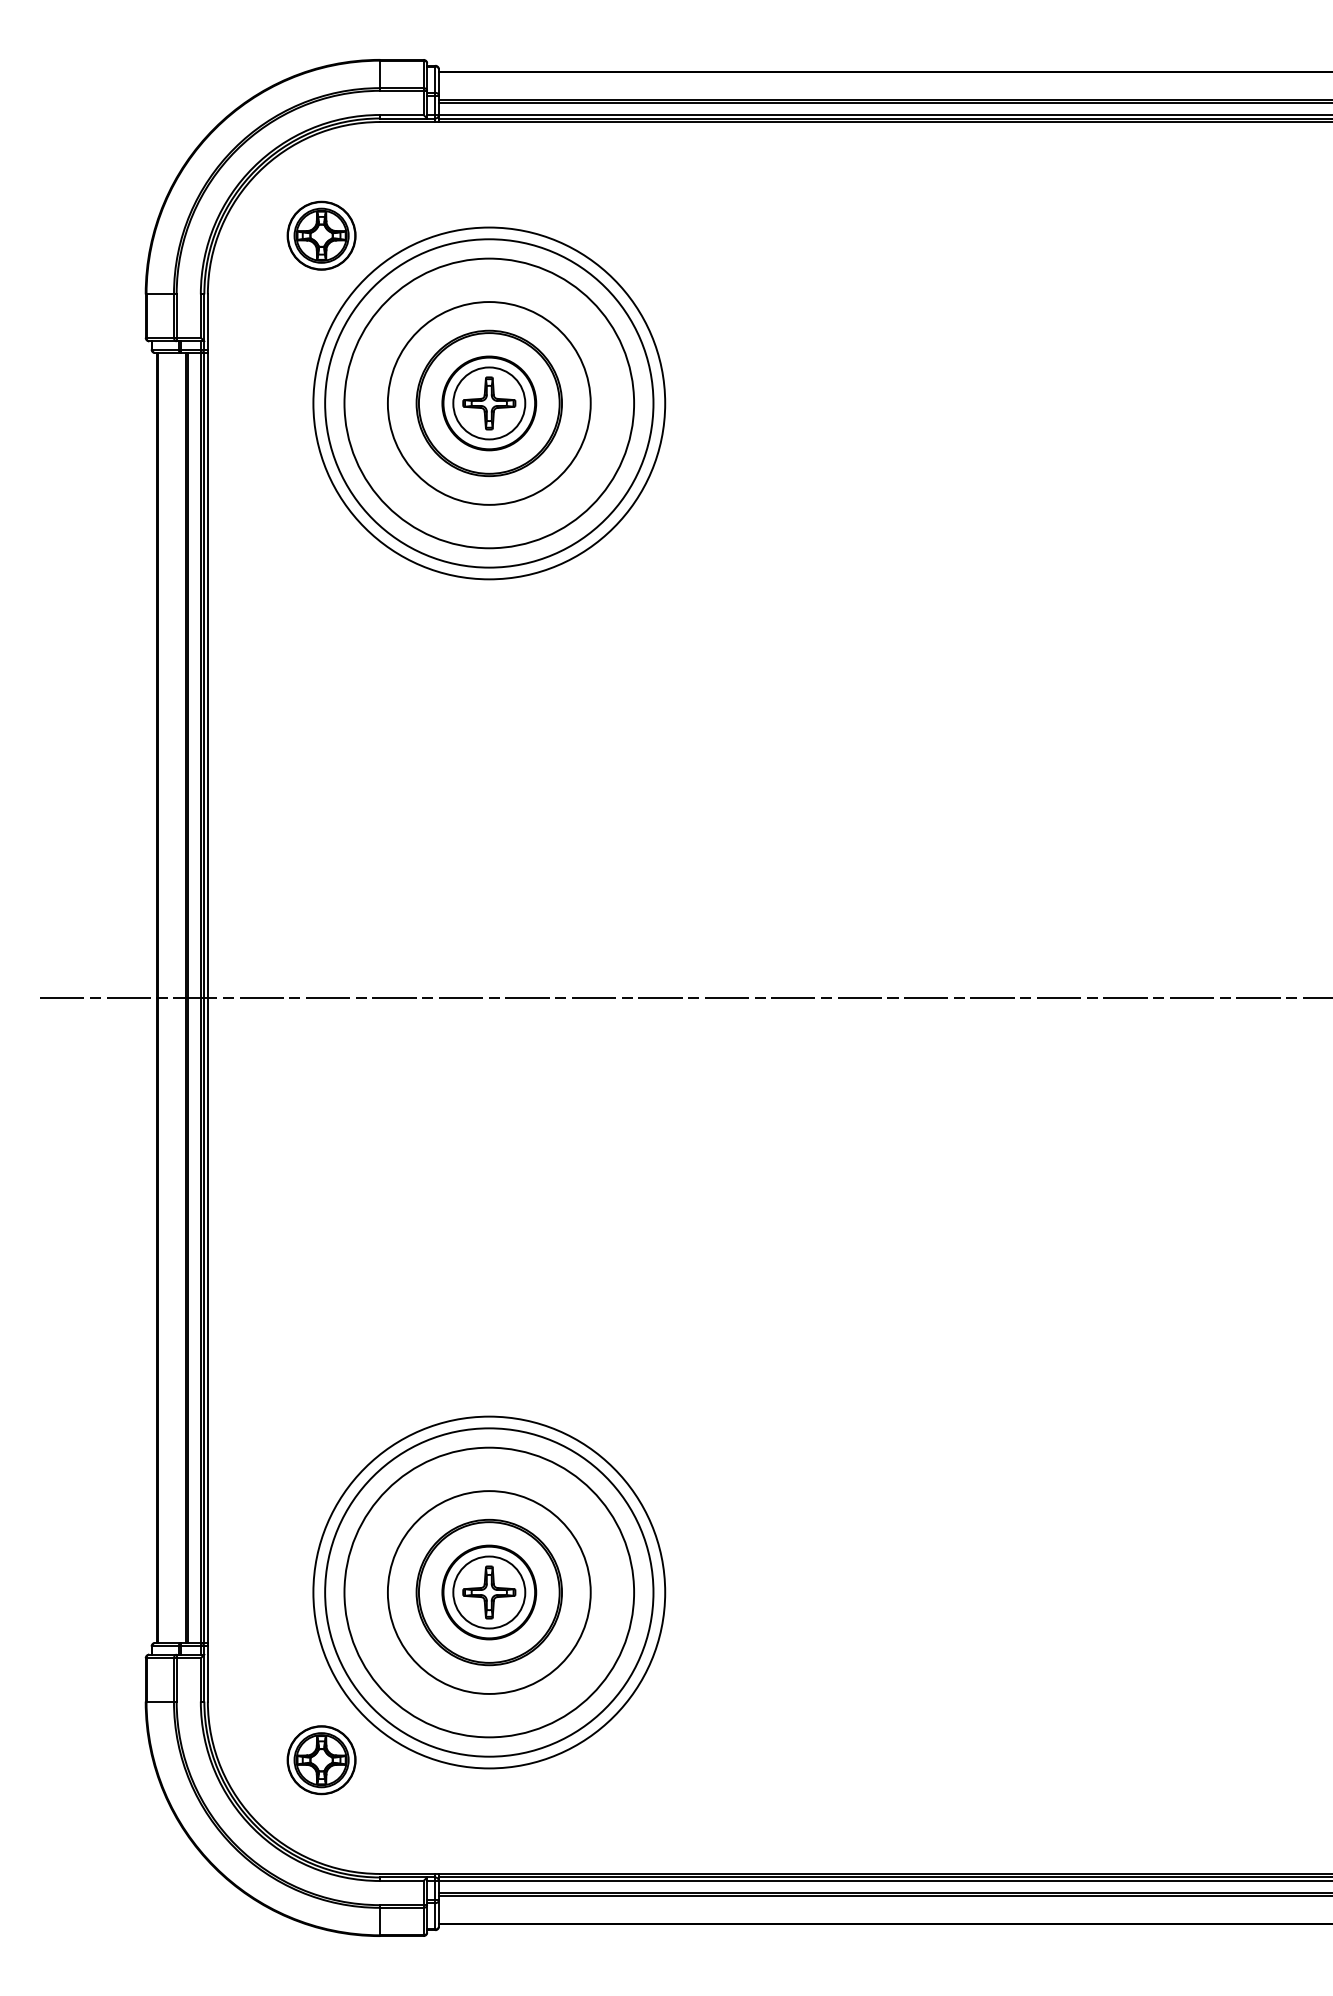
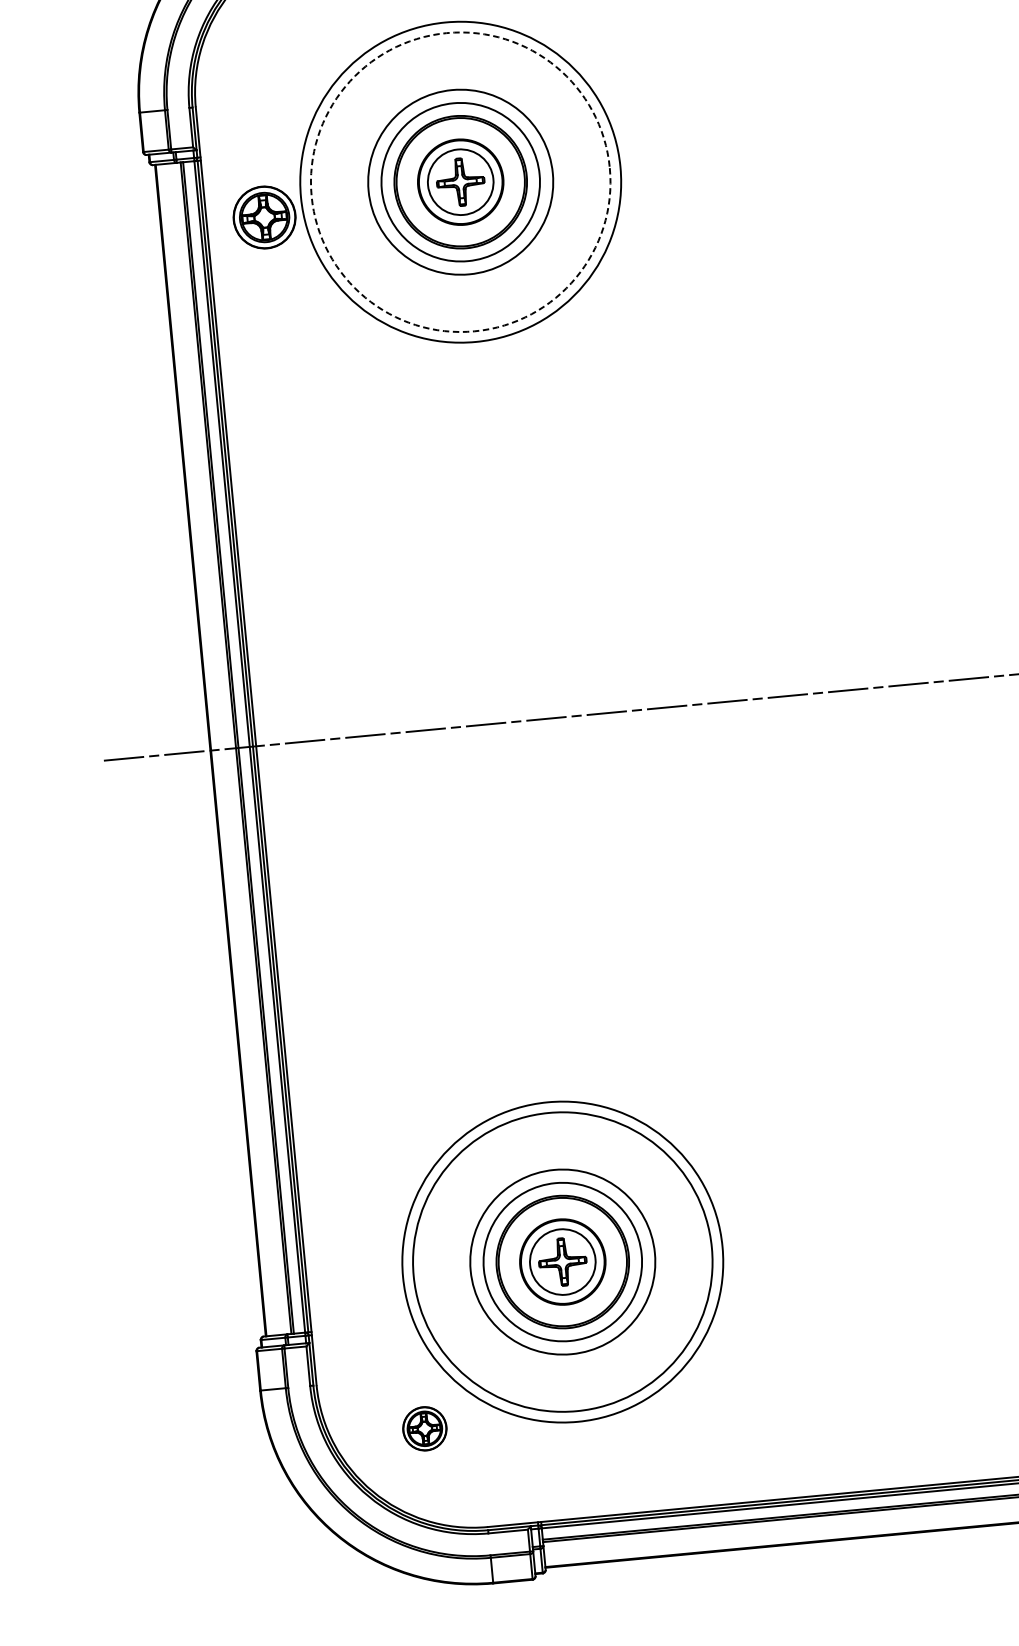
part: (321, 235) -> (264, 217), moved
circle: (489, 403) -> (460, 182), size x0.6
circle: (489, 403) -> (460, 182), solid -> dashed
circle: (489, 1592) -> (562, 1262), size x0.6
part: (321, 1760) -> (424, 1429), size x0.7

